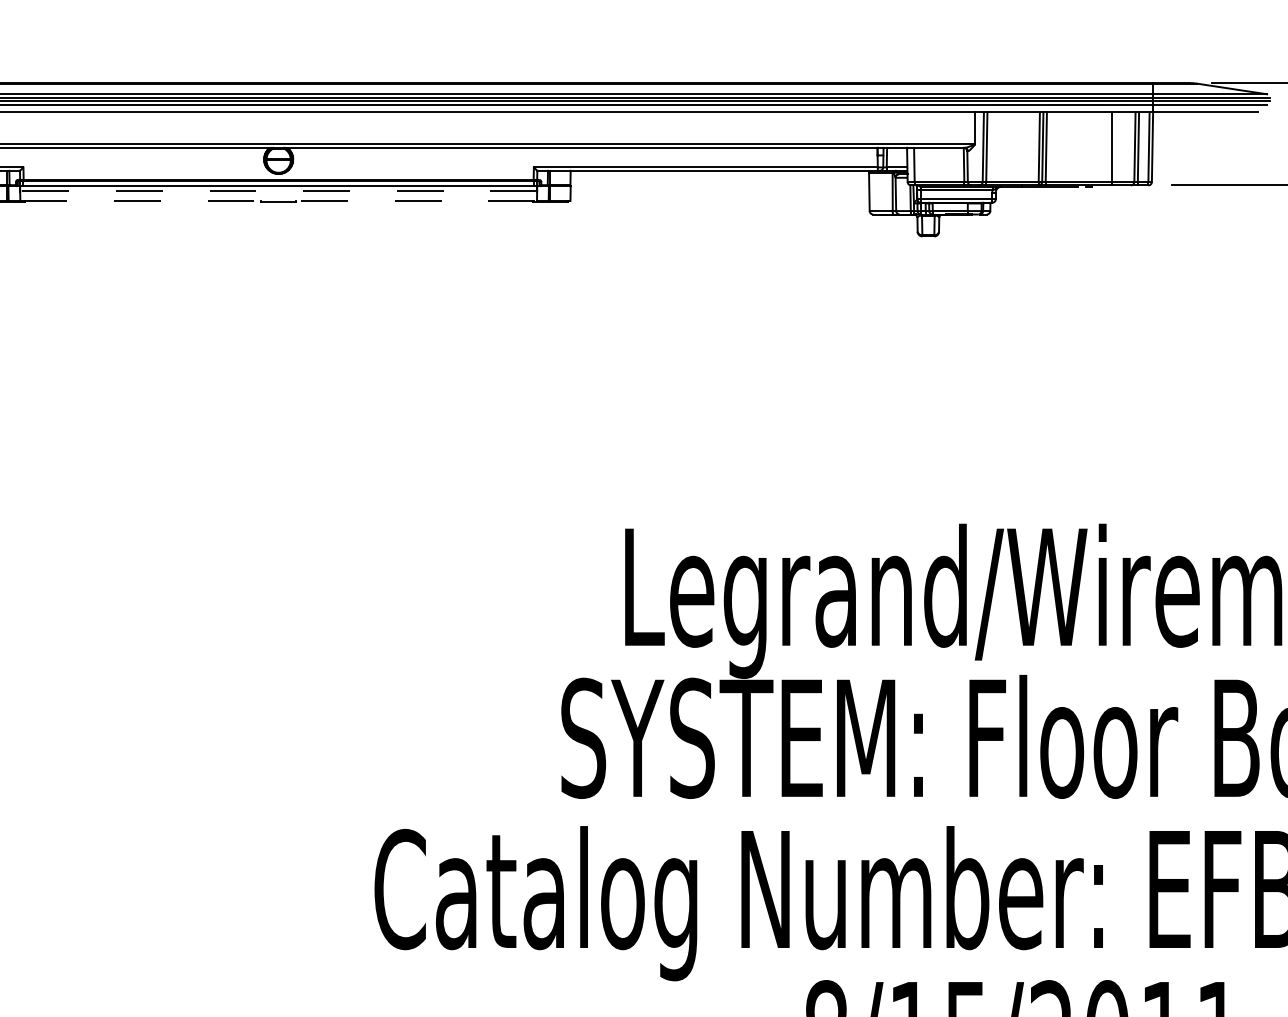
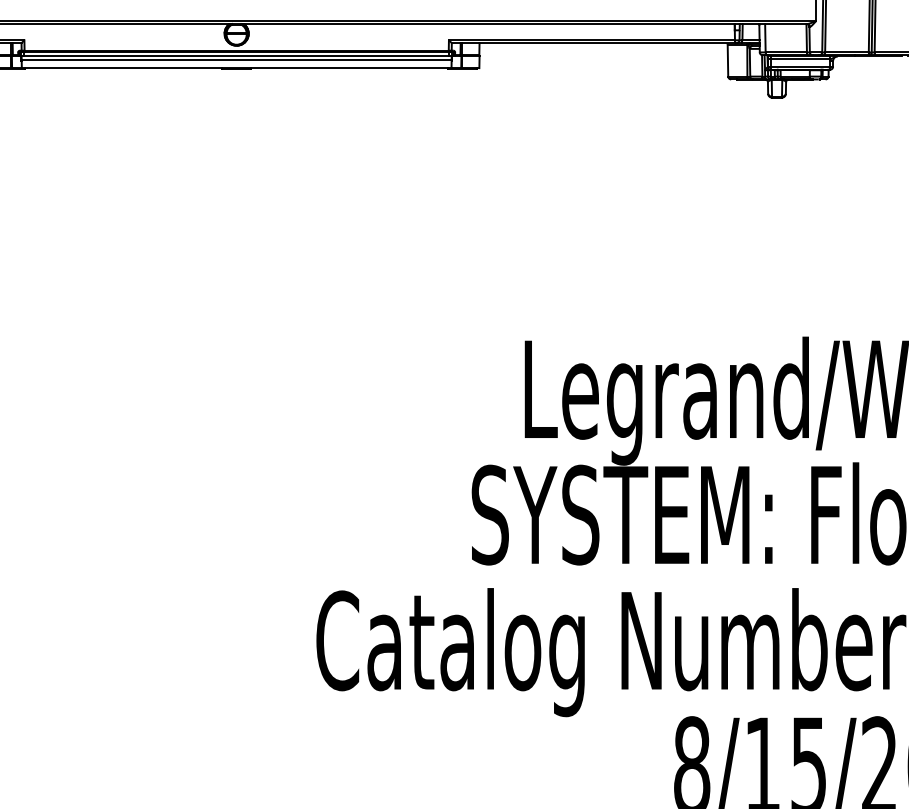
line: (278, 191) -> (236, 60), dashed -> solid
line: (279, 200) -> (237, 67), dashed -> solid

